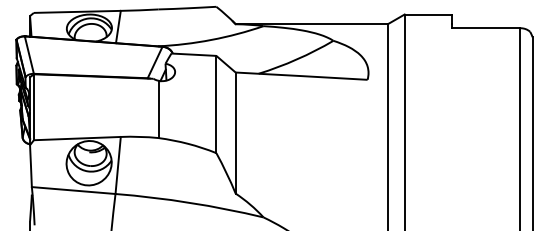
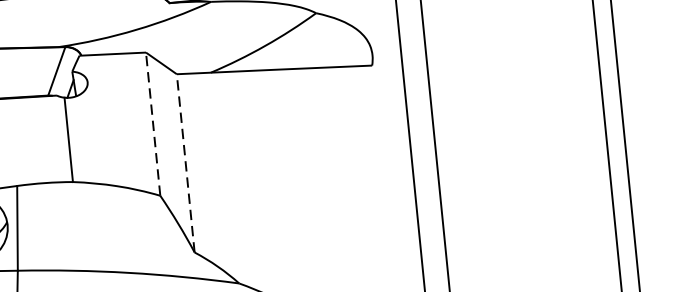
line: (216, 104) -> (153, 124), solid -> dashed
line: (235, 133) -> (185, 164), solid -> dashed

